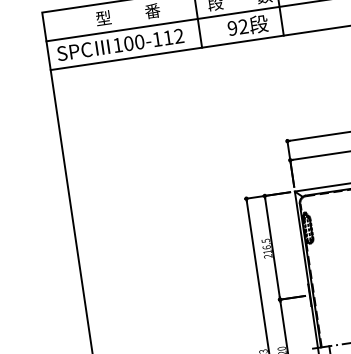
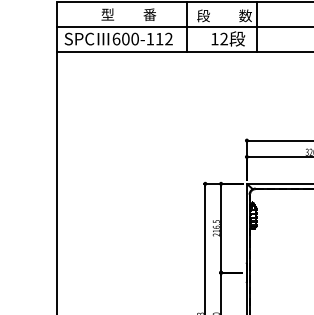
text: (232, 27) -> (214, 38), 92 -> 12
text: (117, 44) -> (116, 38), 100-112 -> 600-112

